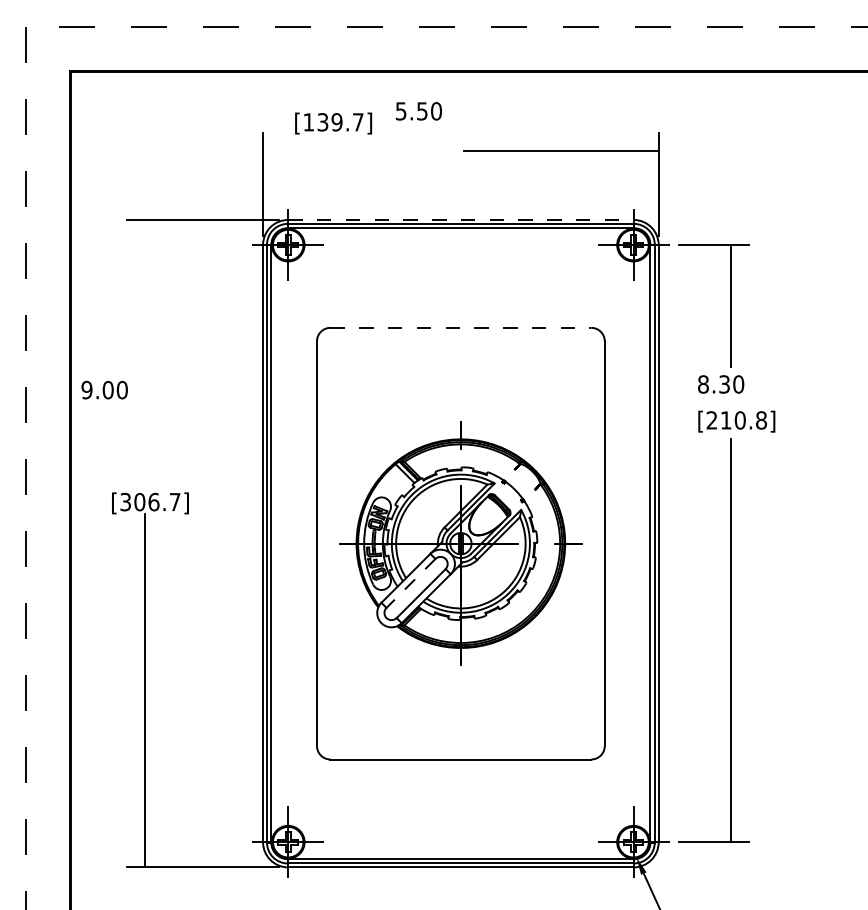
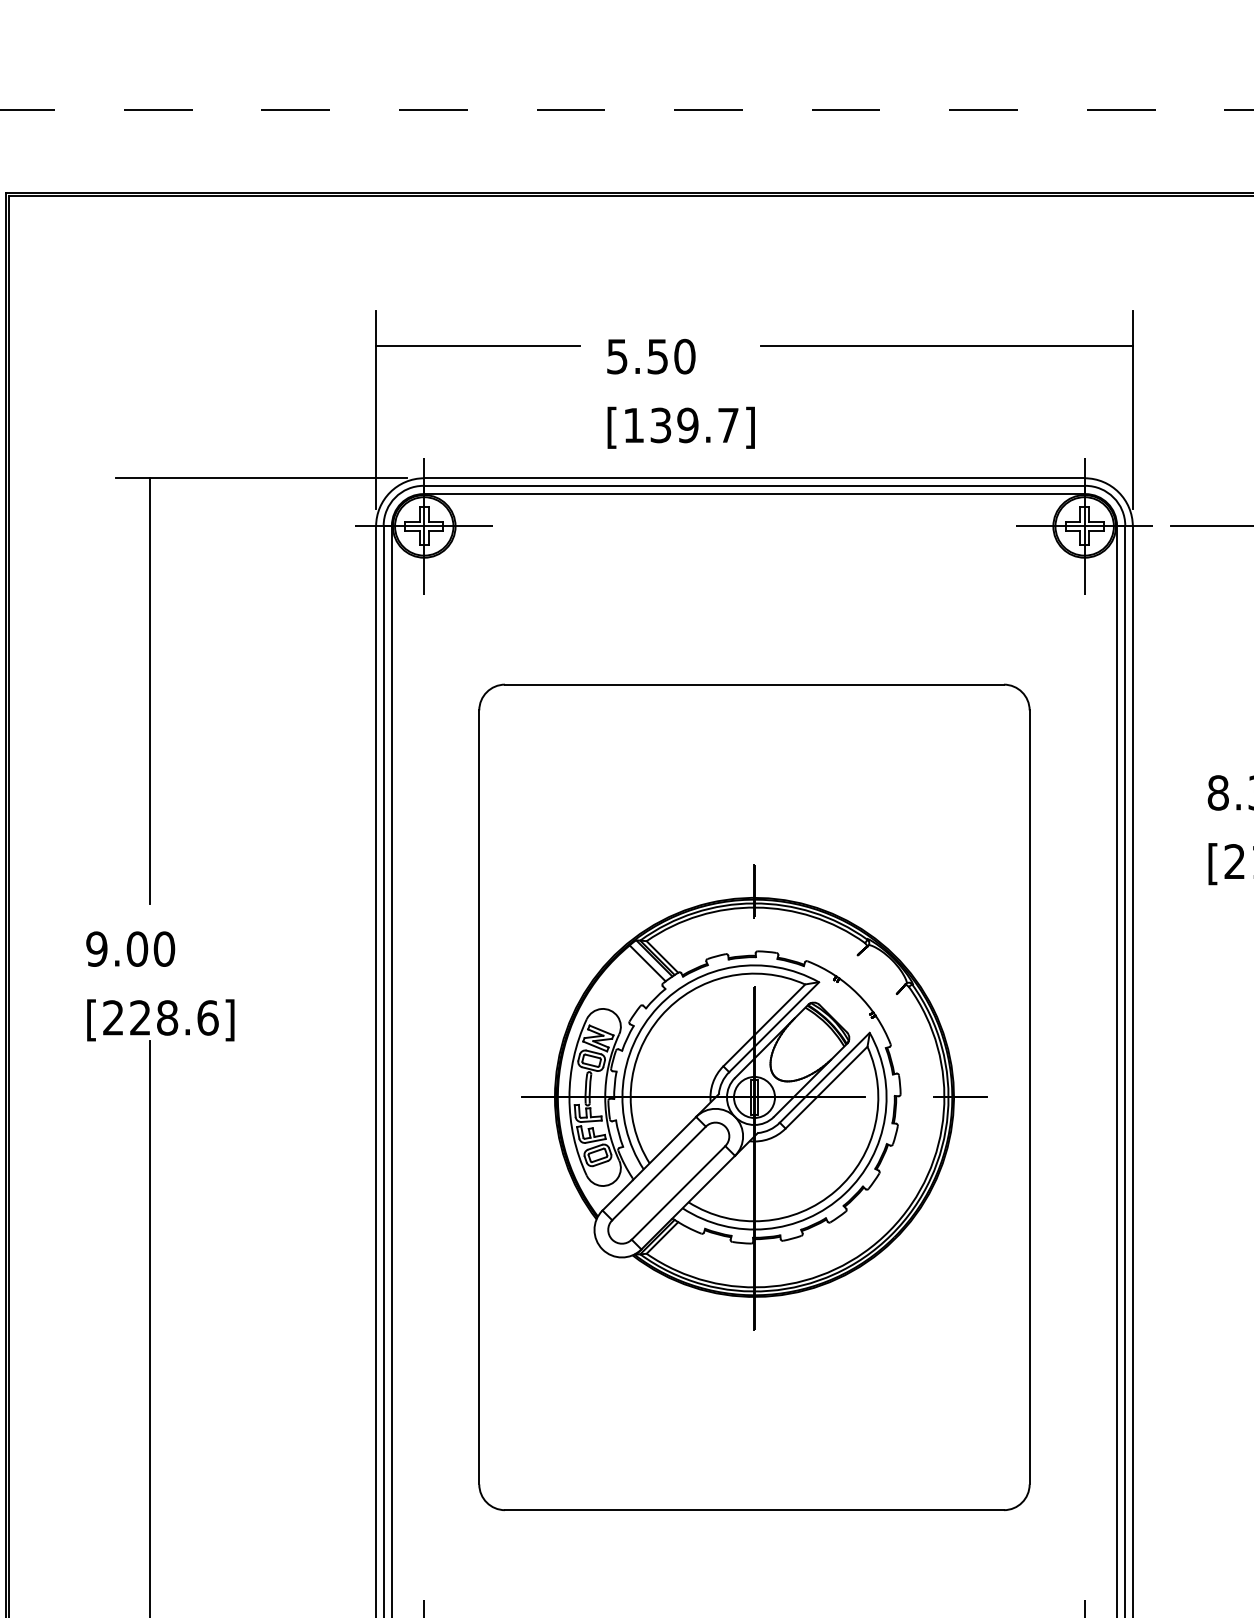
text: (419, 111) -> (652, 356), moved
text: (333, 123) -> (681, 427), moved
line: (316, 150) -> (478, 345), added
line: (460, 219) -> (753, 477), dashed -> solid
line: (461, 327) -> (755, 683), dashed -> solid
line: (144, 330) -> (149, 689), added
text: (104, 389) -> (130, 947), moved
text: (150, 501) -> (160, 1016), [306.7] -> [228.6]
line: (411, 583) -> (660, 1173), dashed -> solid

